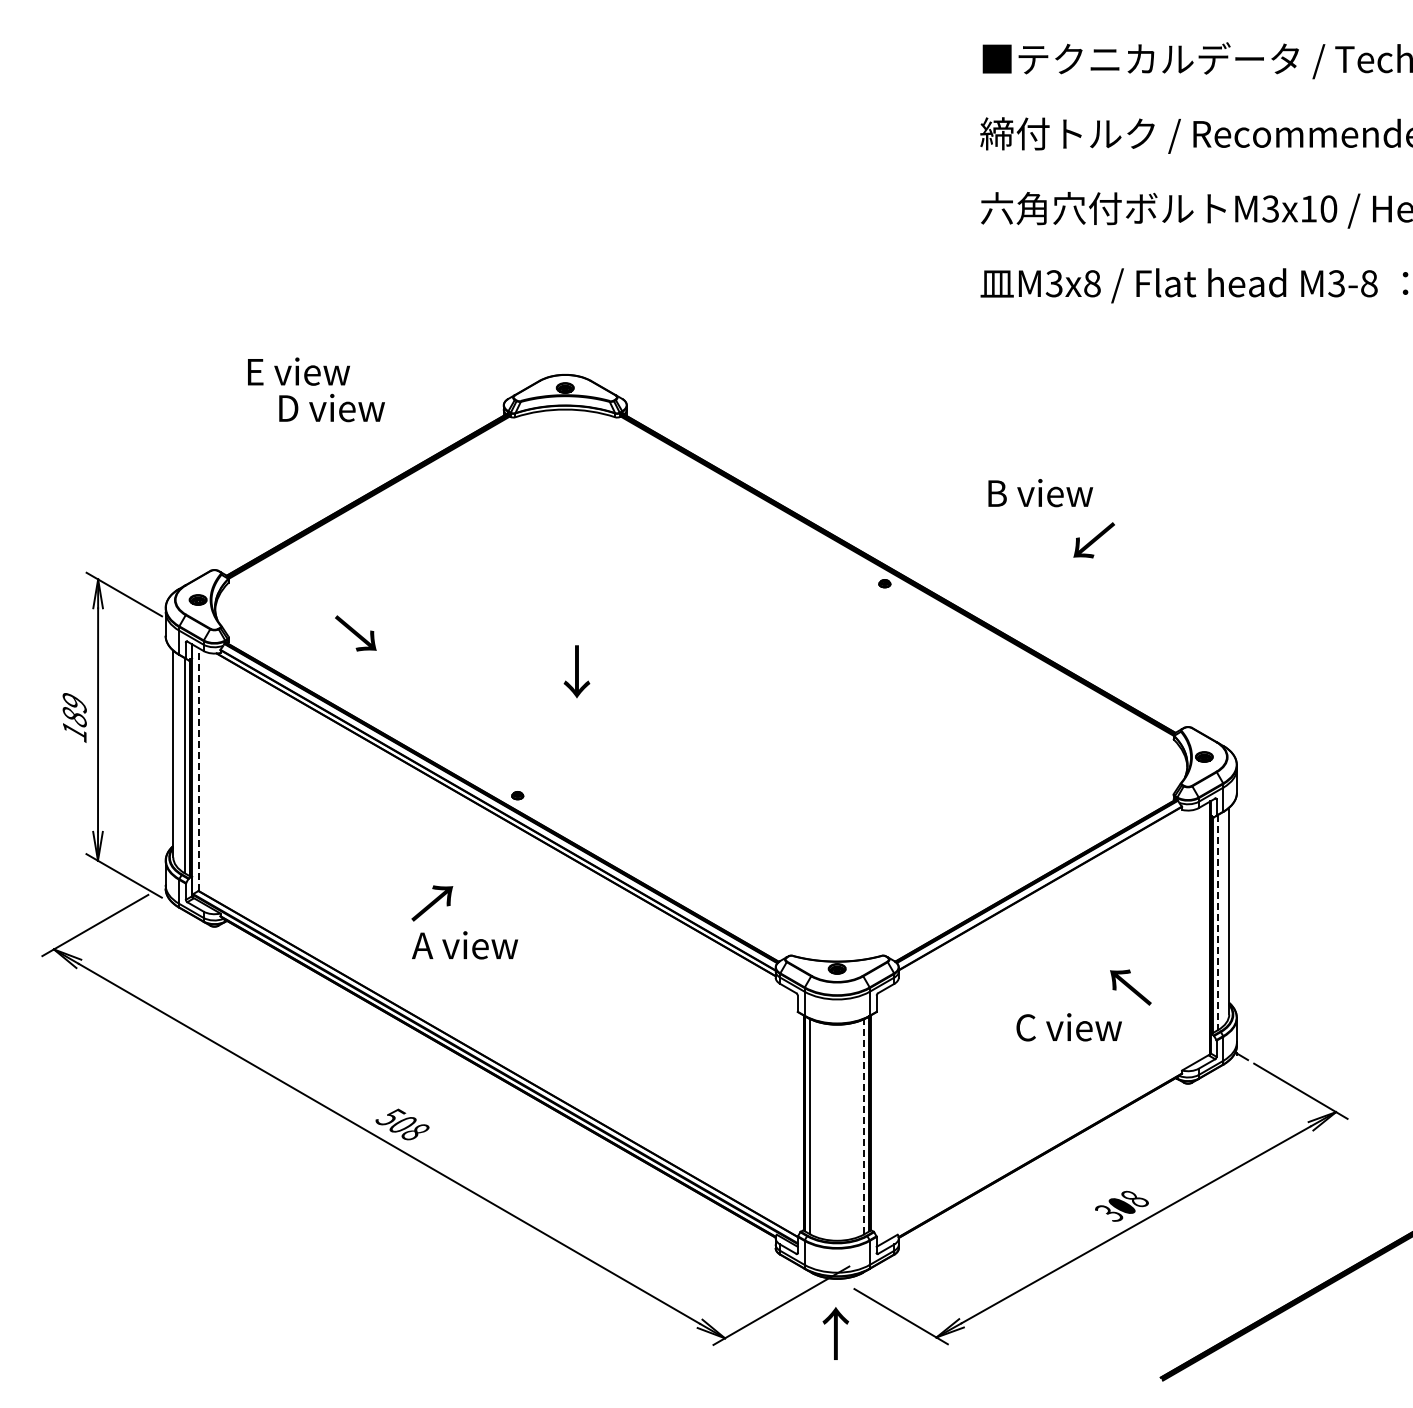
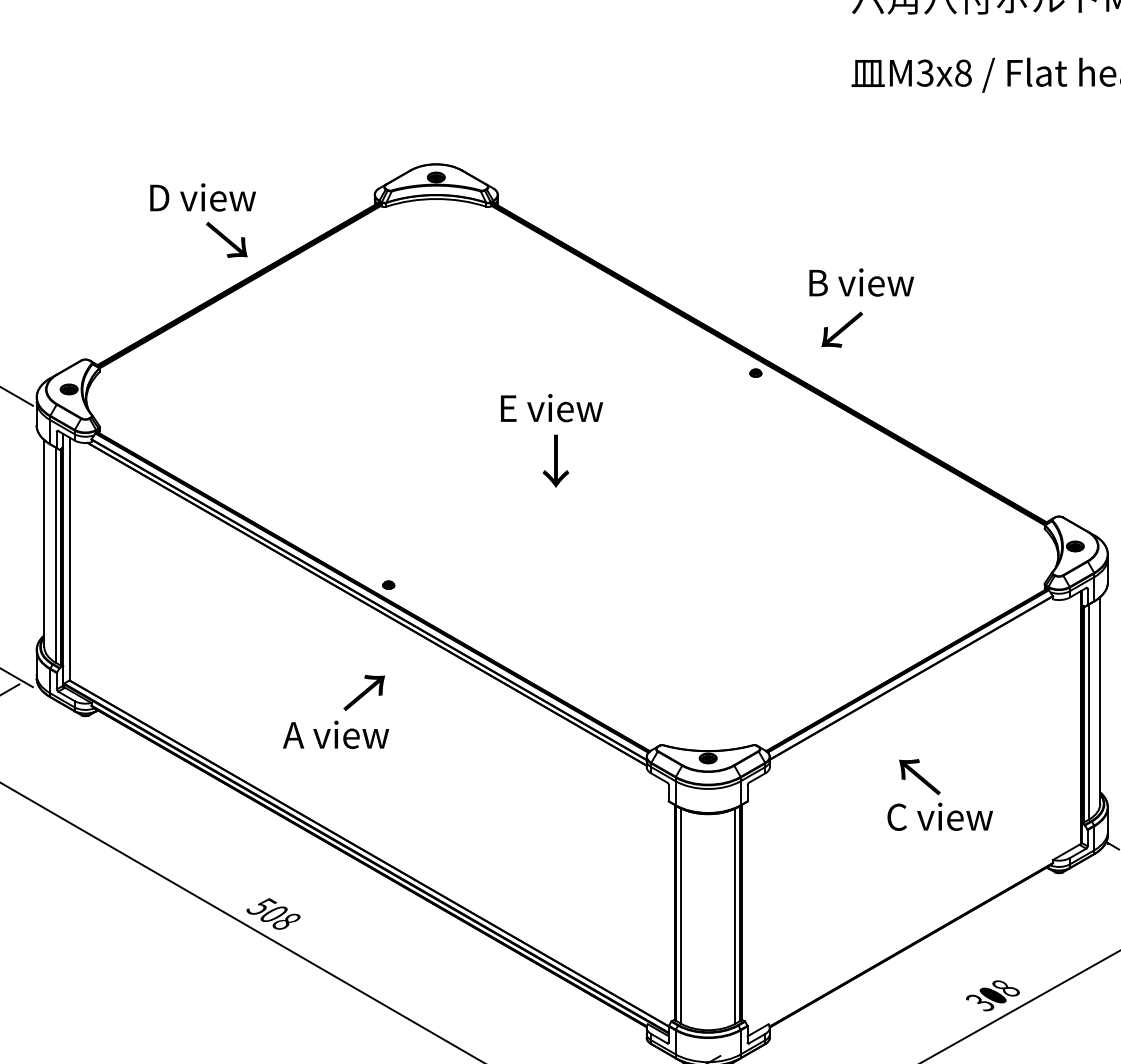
text: (298, 371) -> (551, 407), moved
text: (1040, 493) -> (861, 282), moved
text: (1093, 540) -> (841, 329), moved
text: (355, 633) -> (226, 239), moved
text: (576, 671) -> (555, 460), moved
line: (198, 769) -> (69, 558), dashed -> solid
text: (432, 903) -> (364, 692), moved
line: (1217, 922) -> (1088, 711), dashed -> solid
text: (1130, 987) -> (919, 776), moved
line: (864, 1126) -> (735, 915), dashed -> solid

